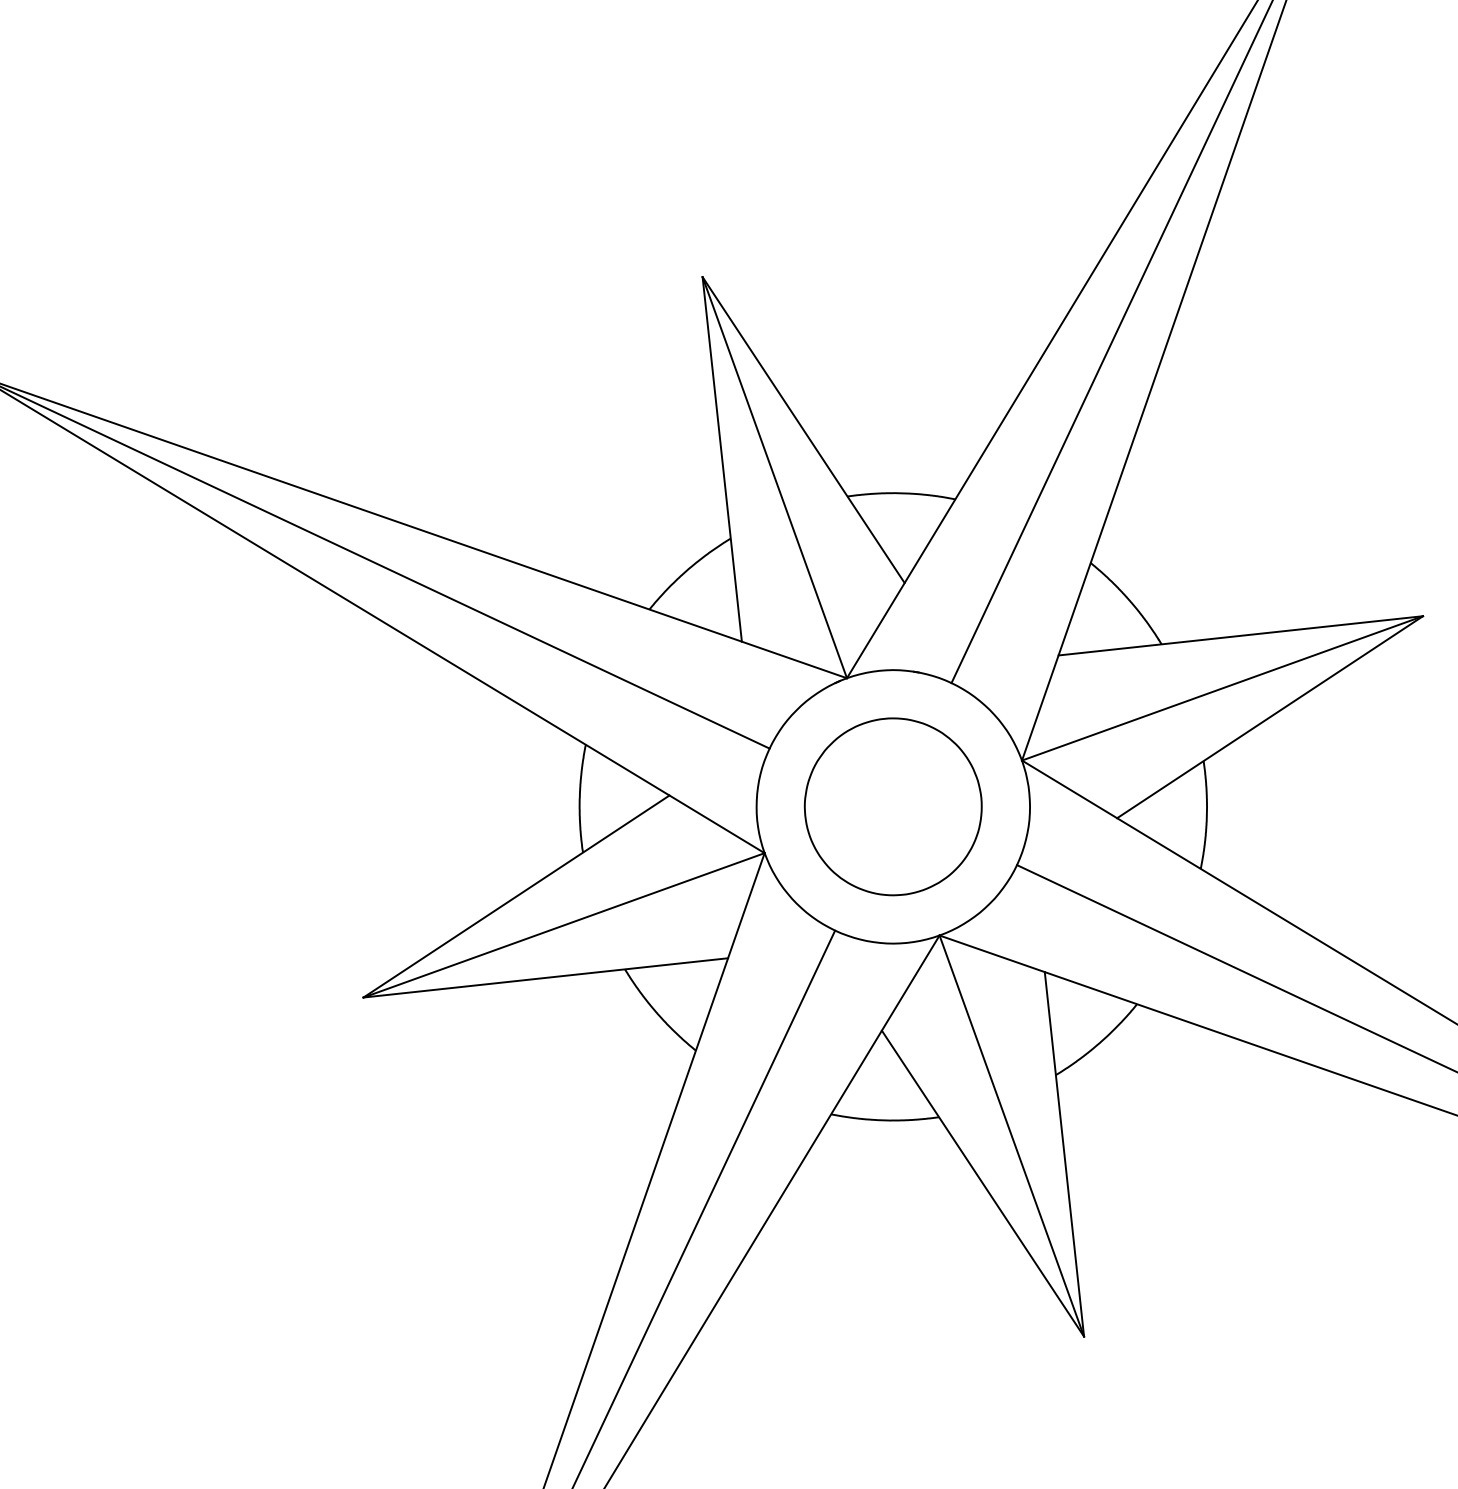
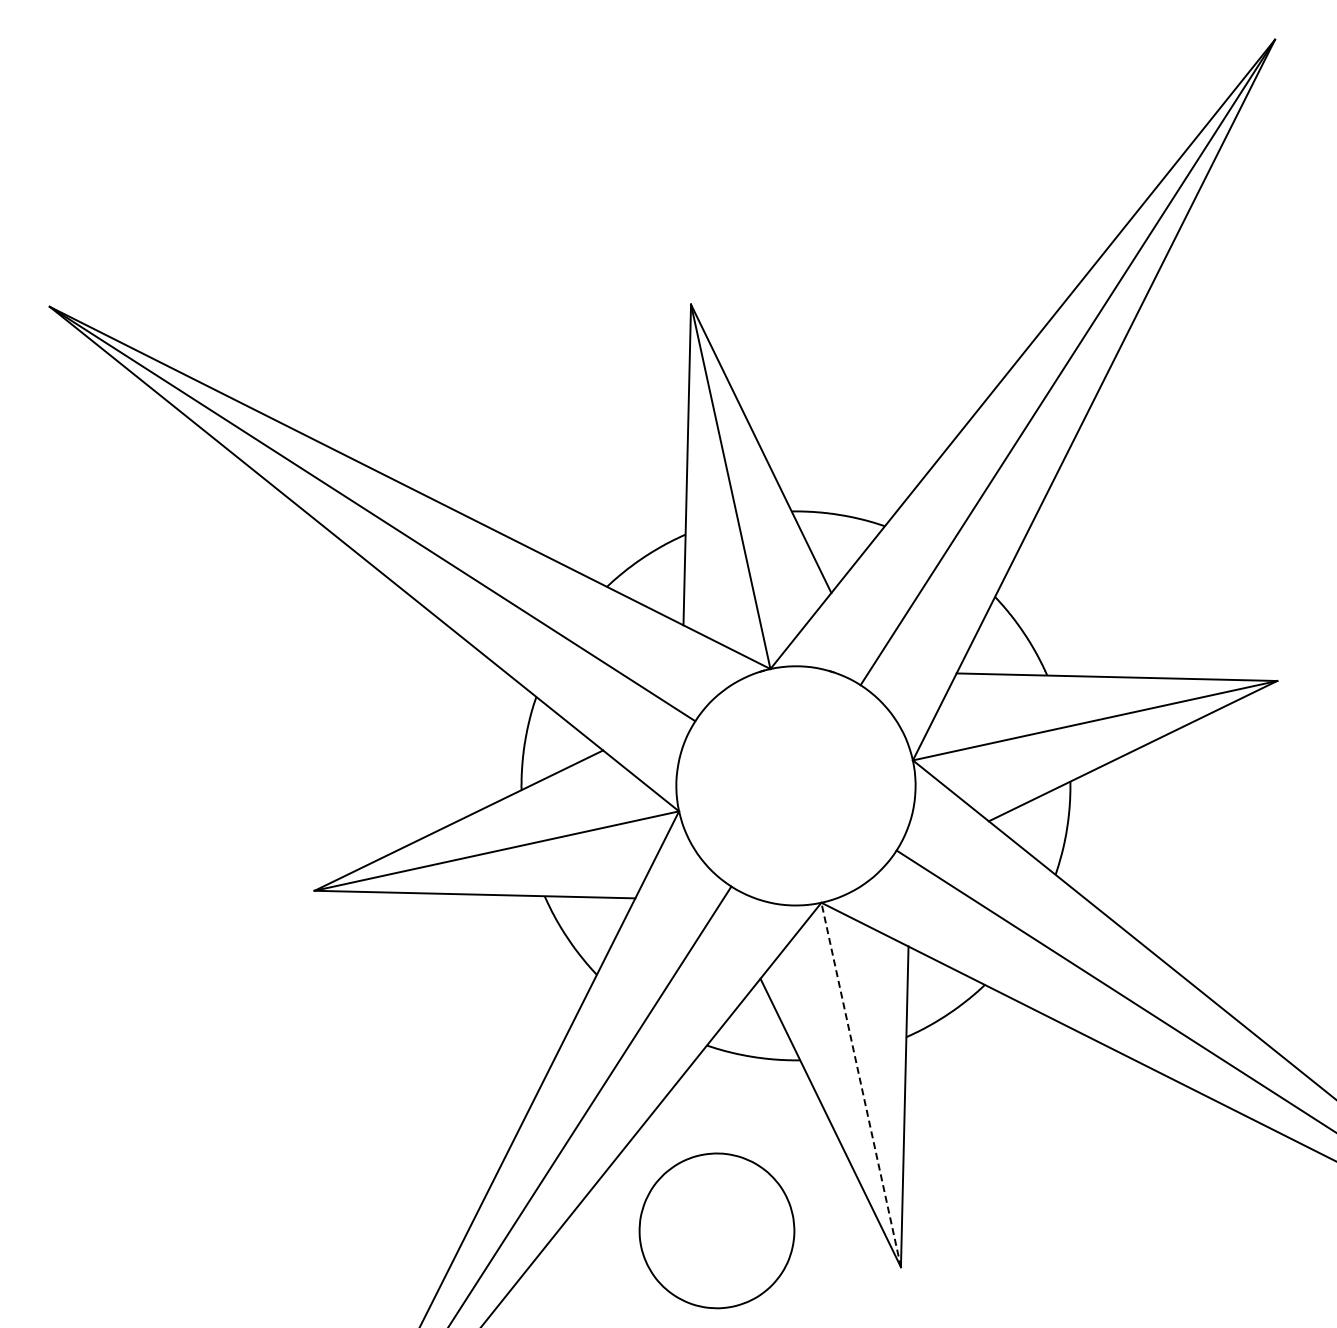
part: (892, 806) -> (716, 1230), moved
line: (1012, 1136) -> (861, 1085), solid -> dashed

